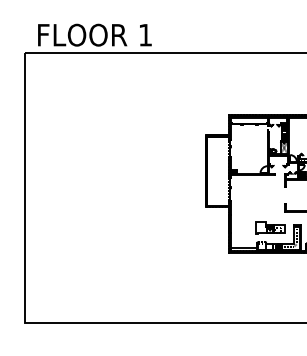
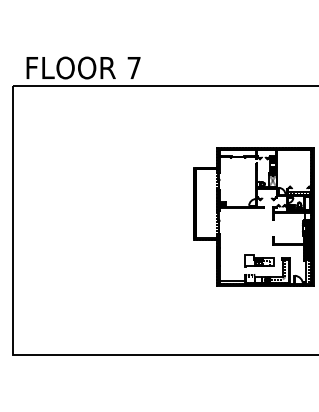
text: (144, 34) -> (133, 67), 1 -> 7

